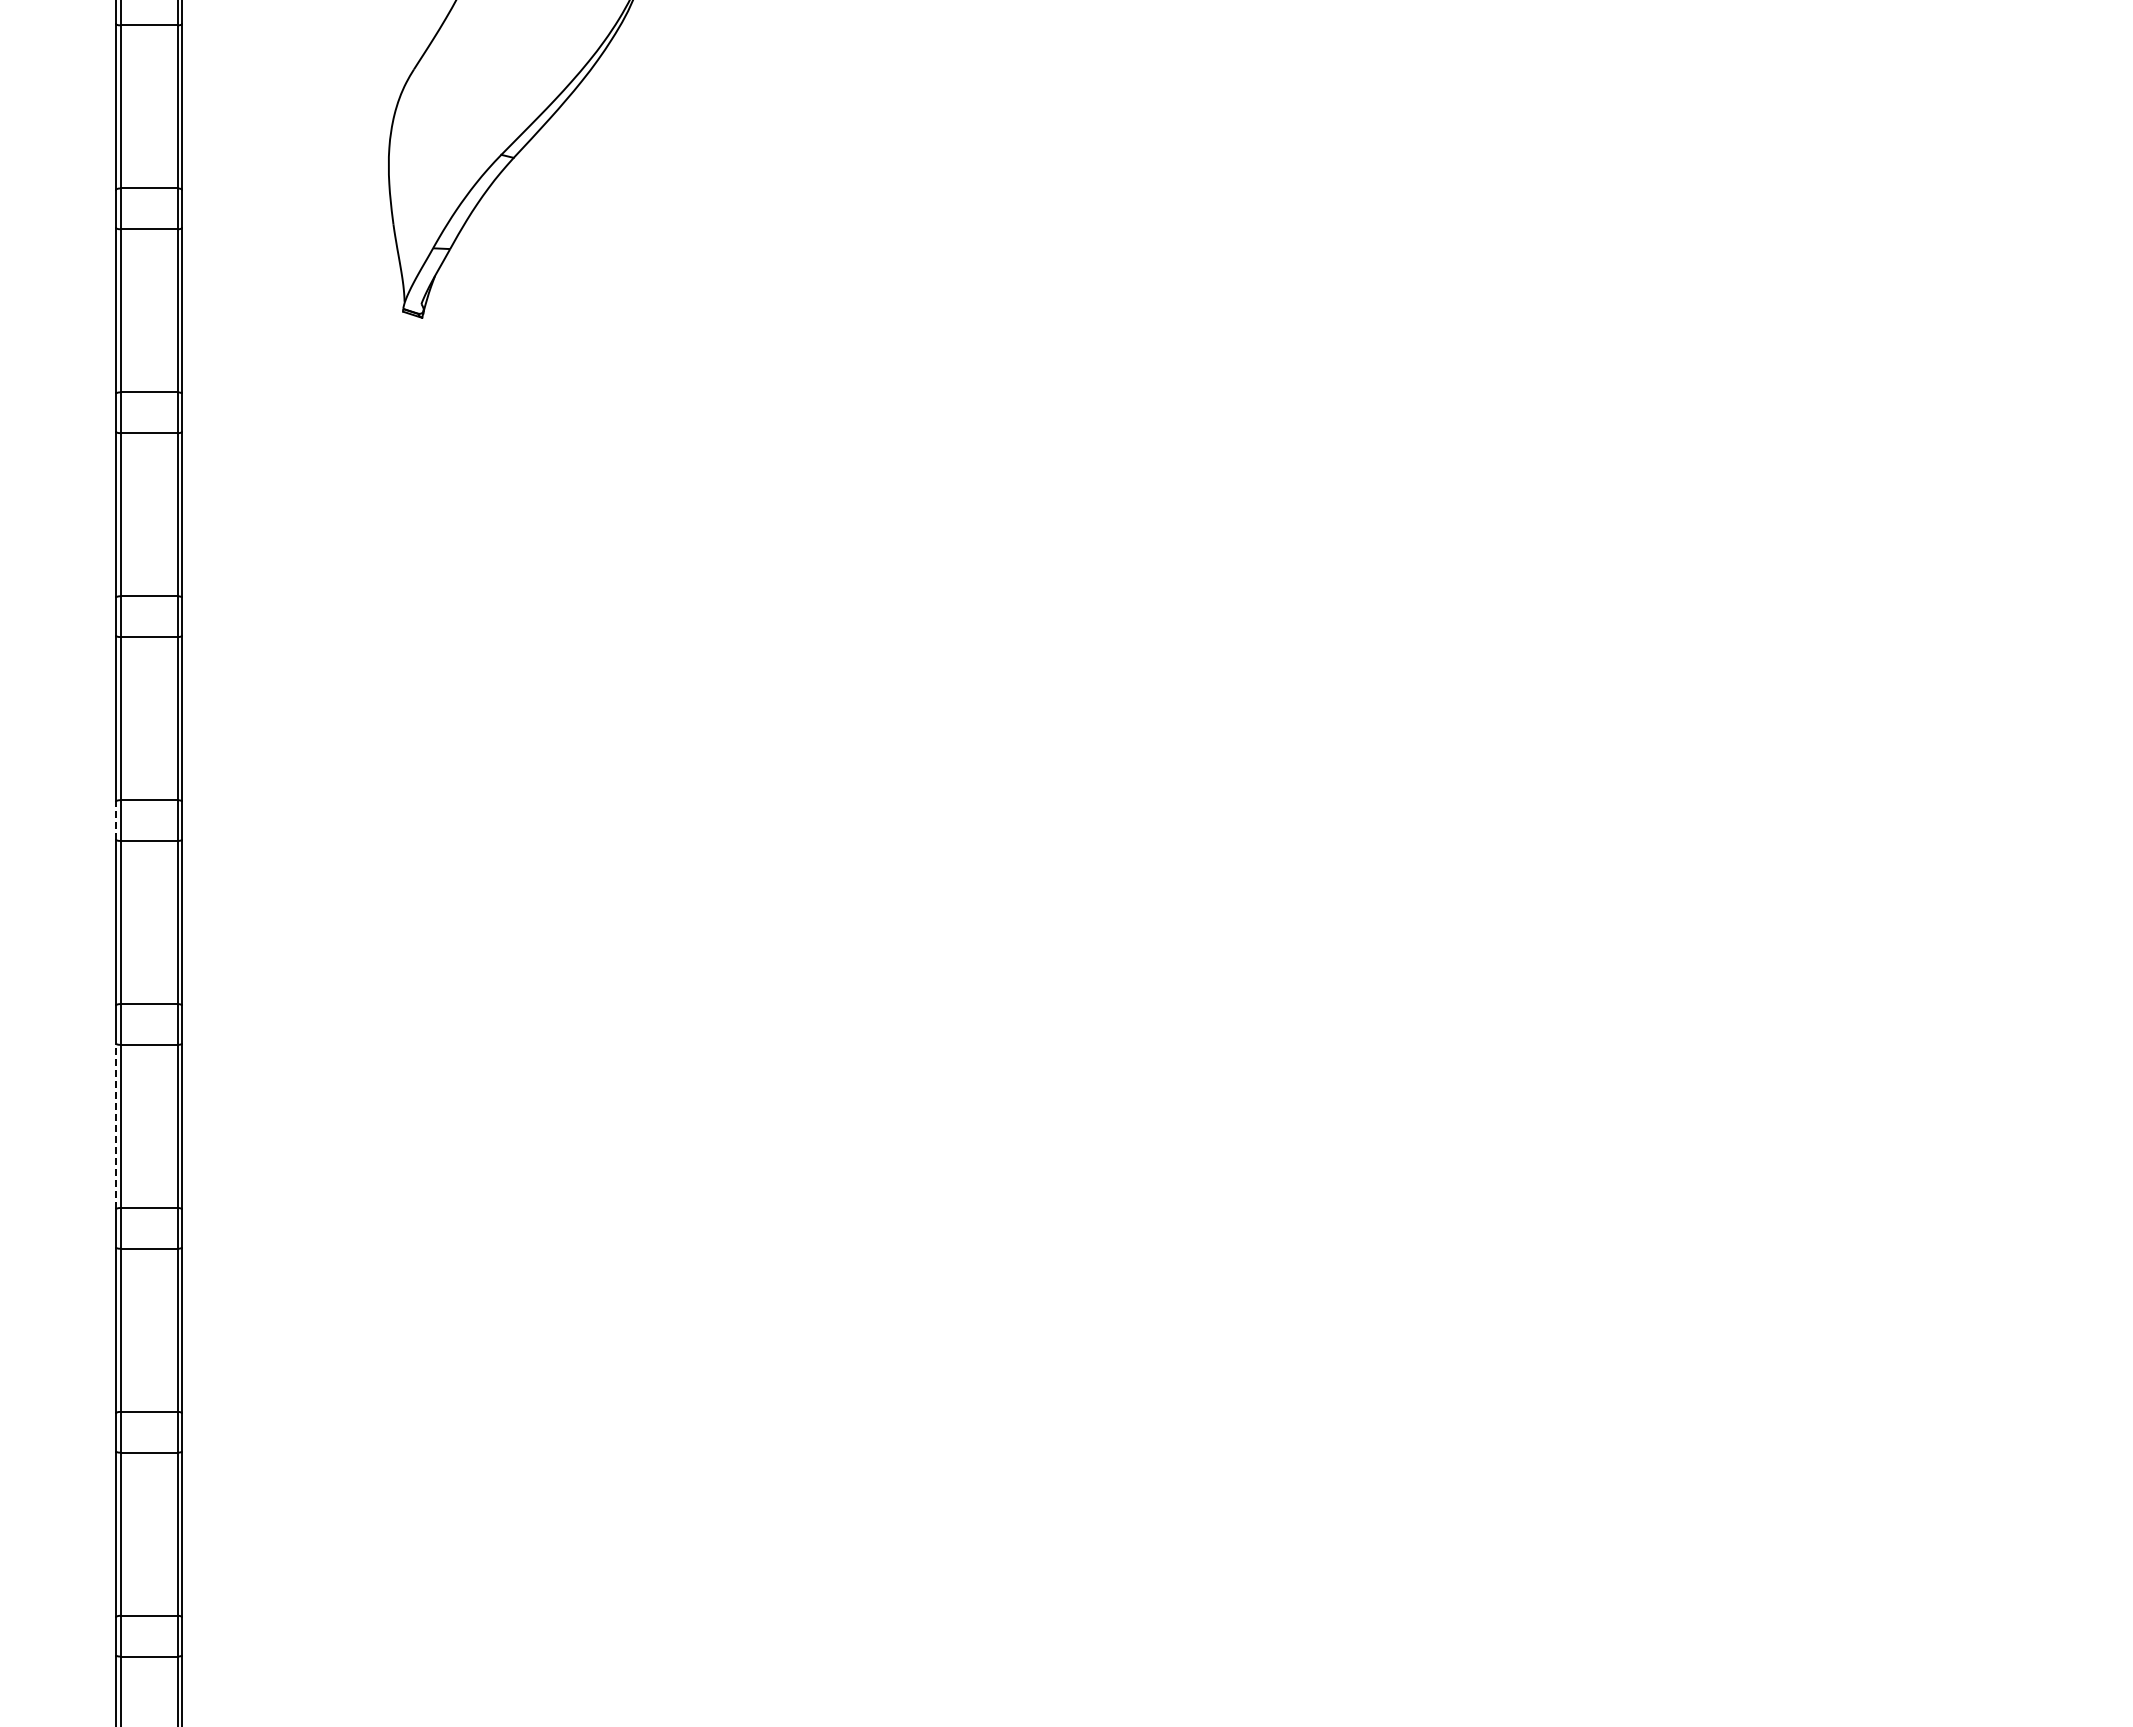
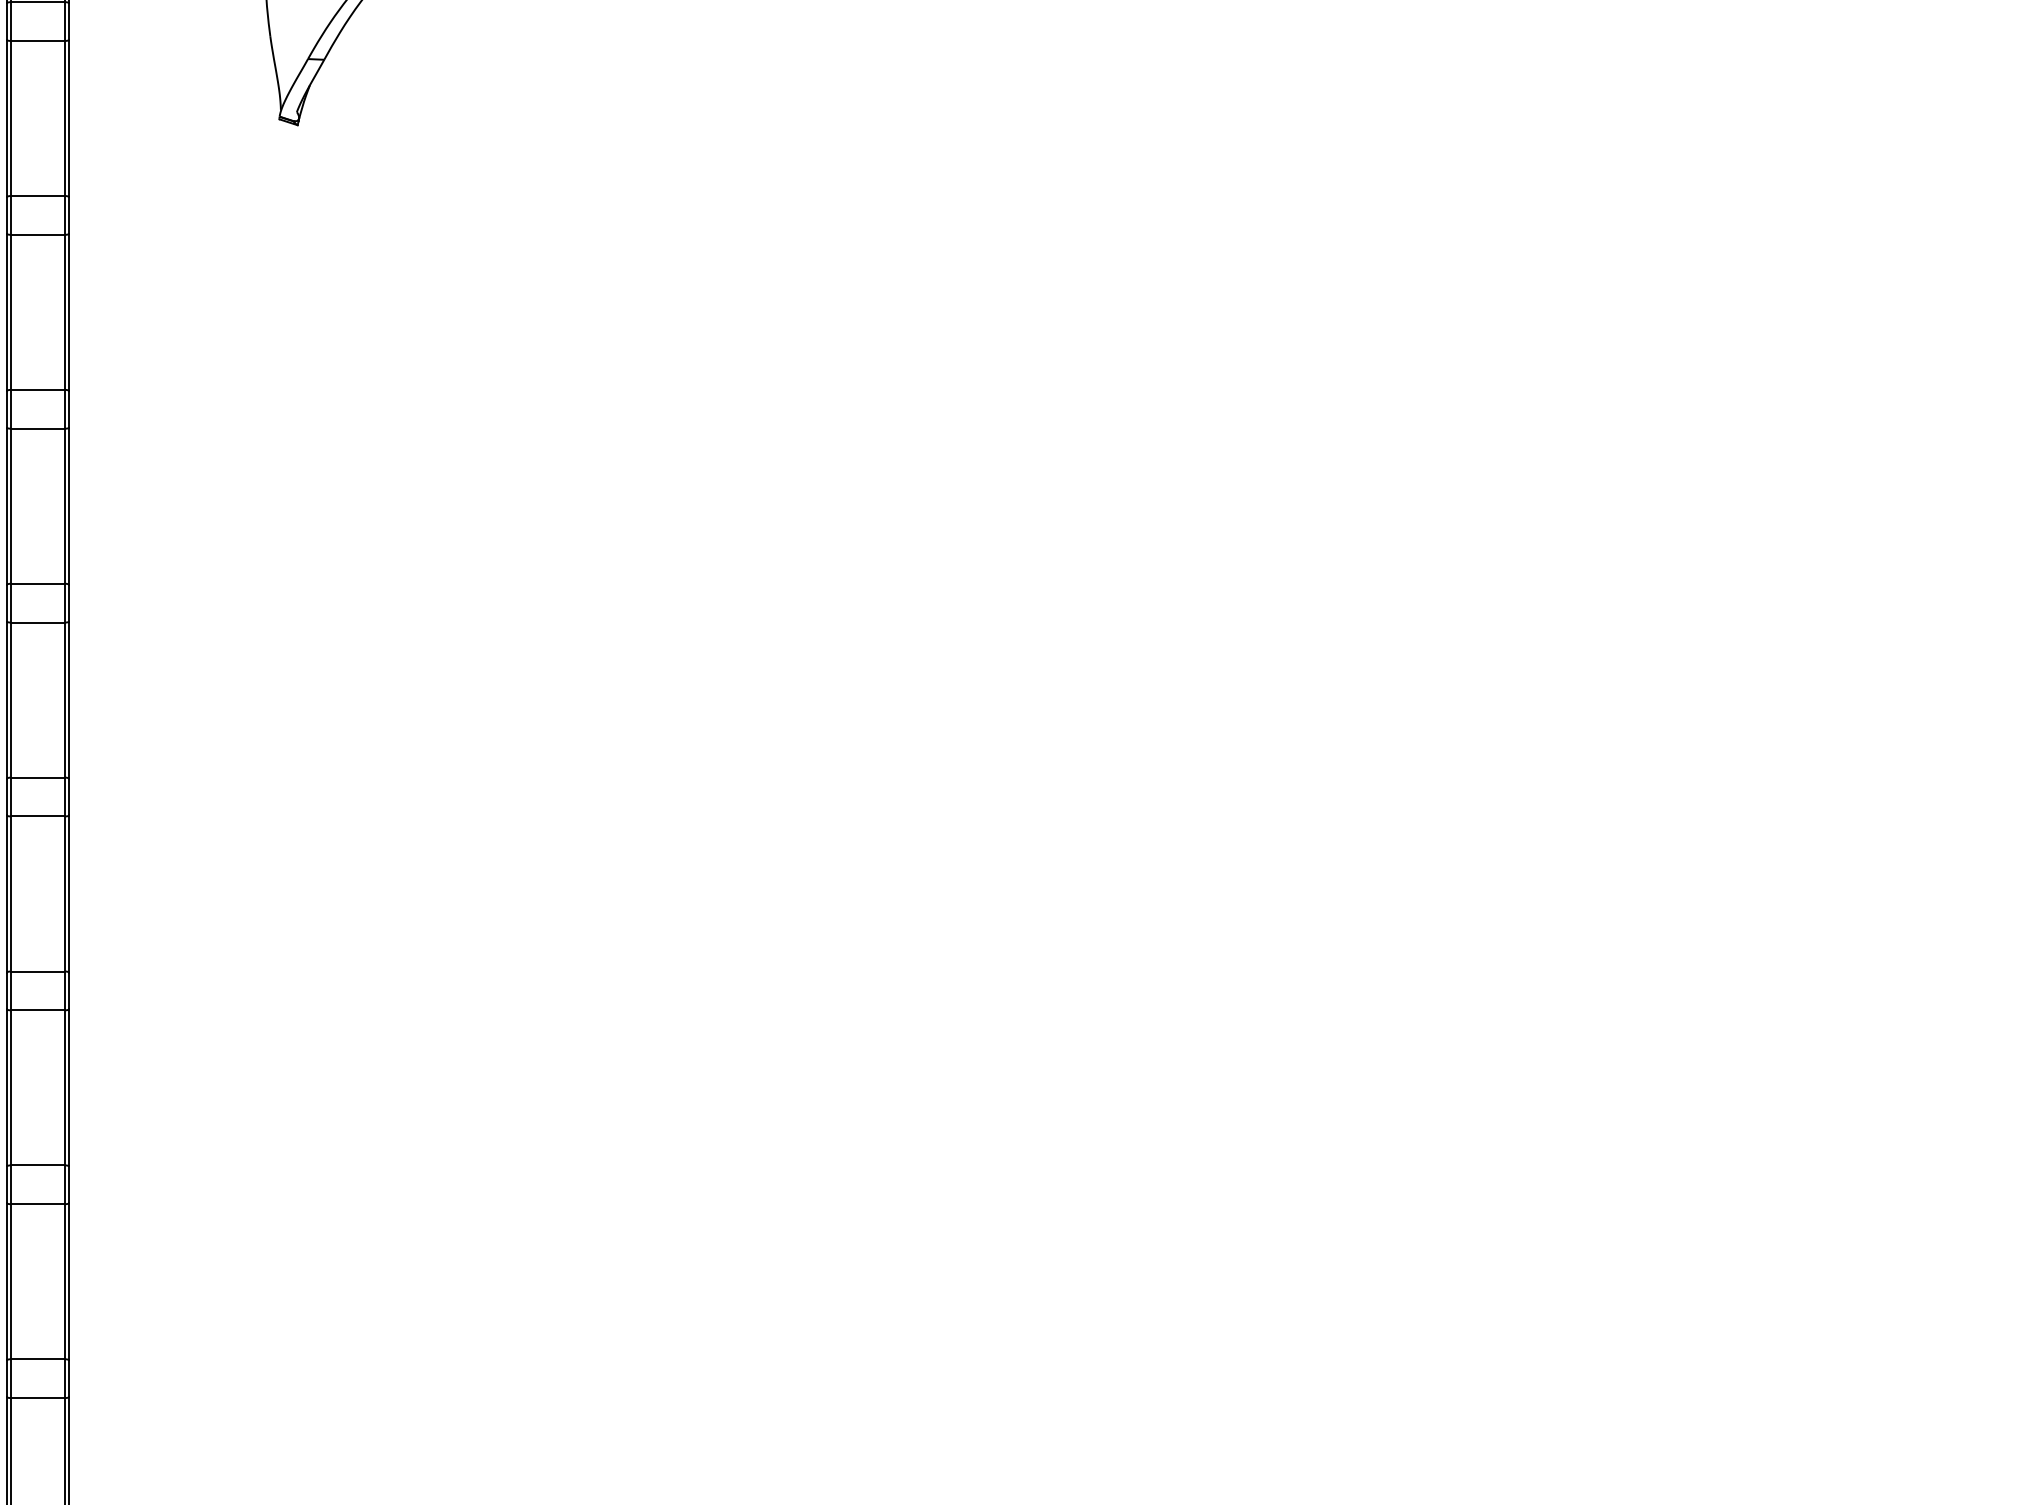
line: (116, 820) -> (6, 603), dashed -> solid
line: (116, 1126) -> (6, 894), dashed -> solid

